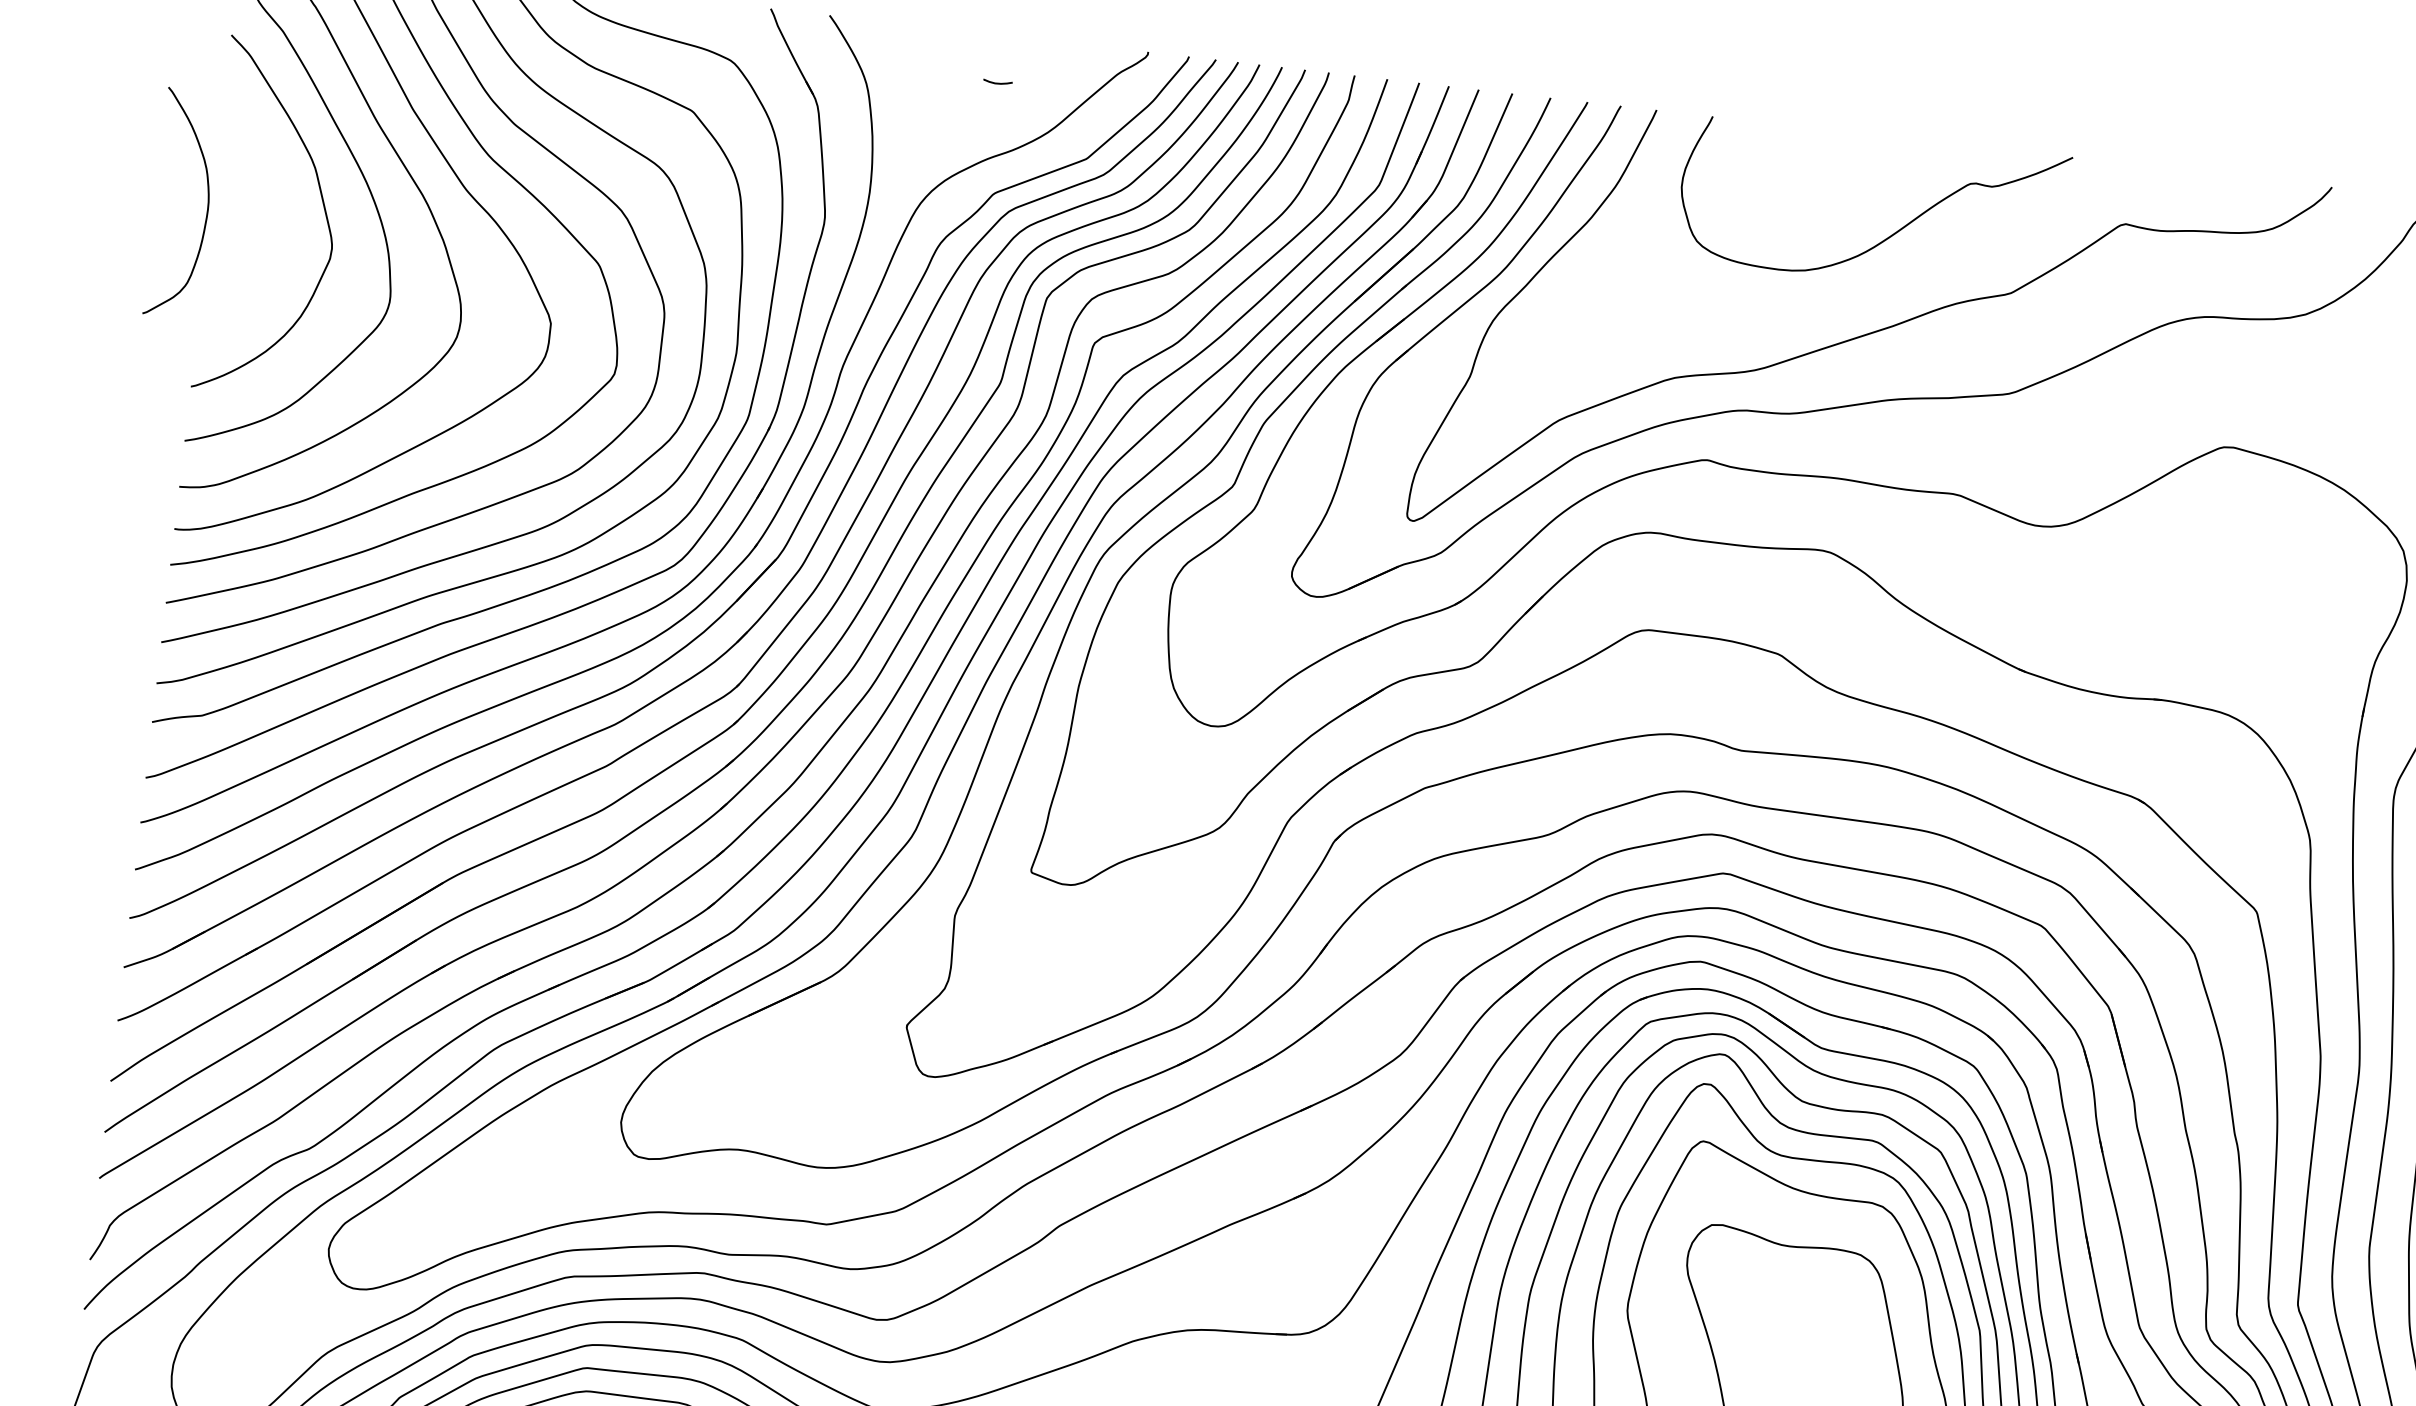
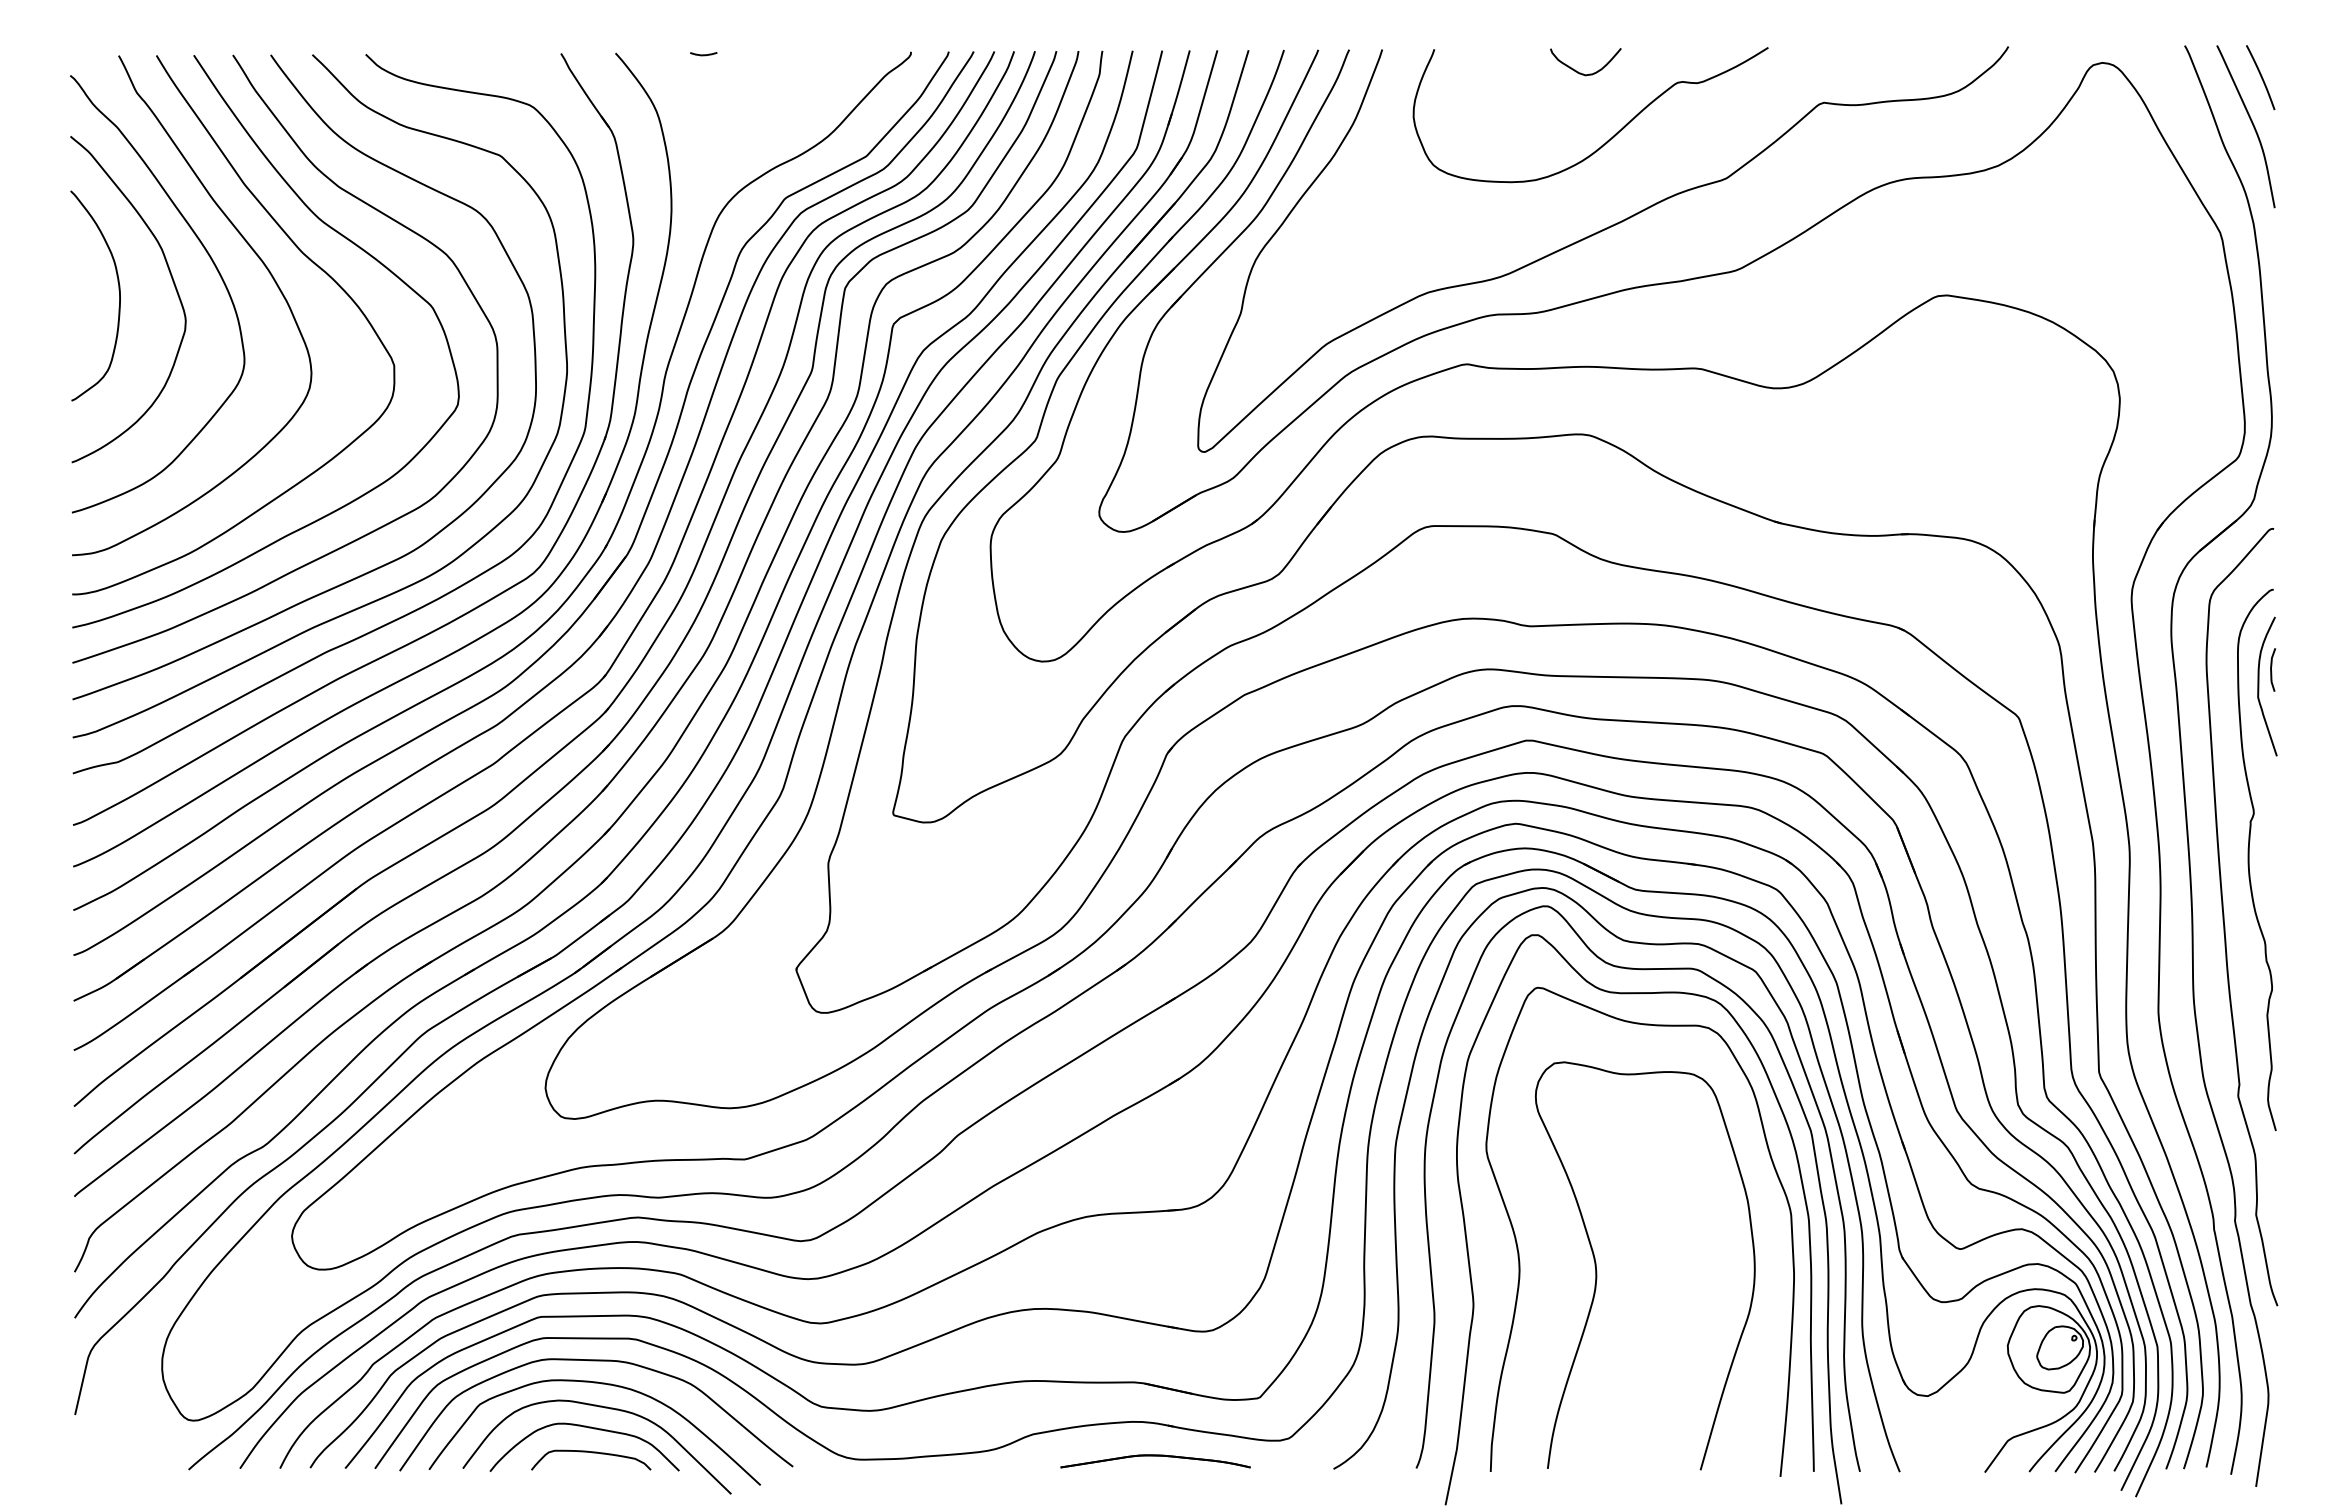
curve: (997, 82) -> (703, 54), moved
curve: (1867, 160) -> (1580, 72), added
curve: (207, 200) -> (118, 290), moved

